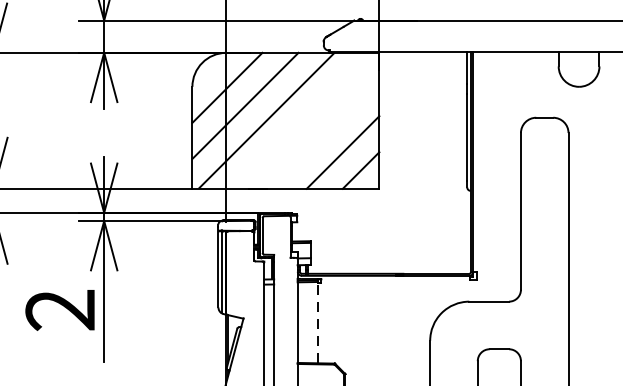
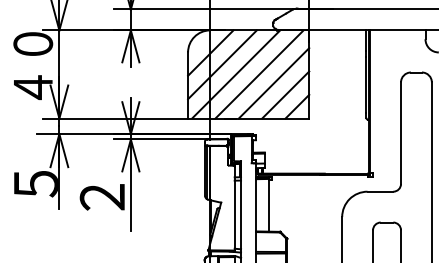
line: (302, 120) -> (259, 74), added
line: (324, 134) -> (273, 83), added
line: (318, 322) -> (269, 205), dashed -> solid

